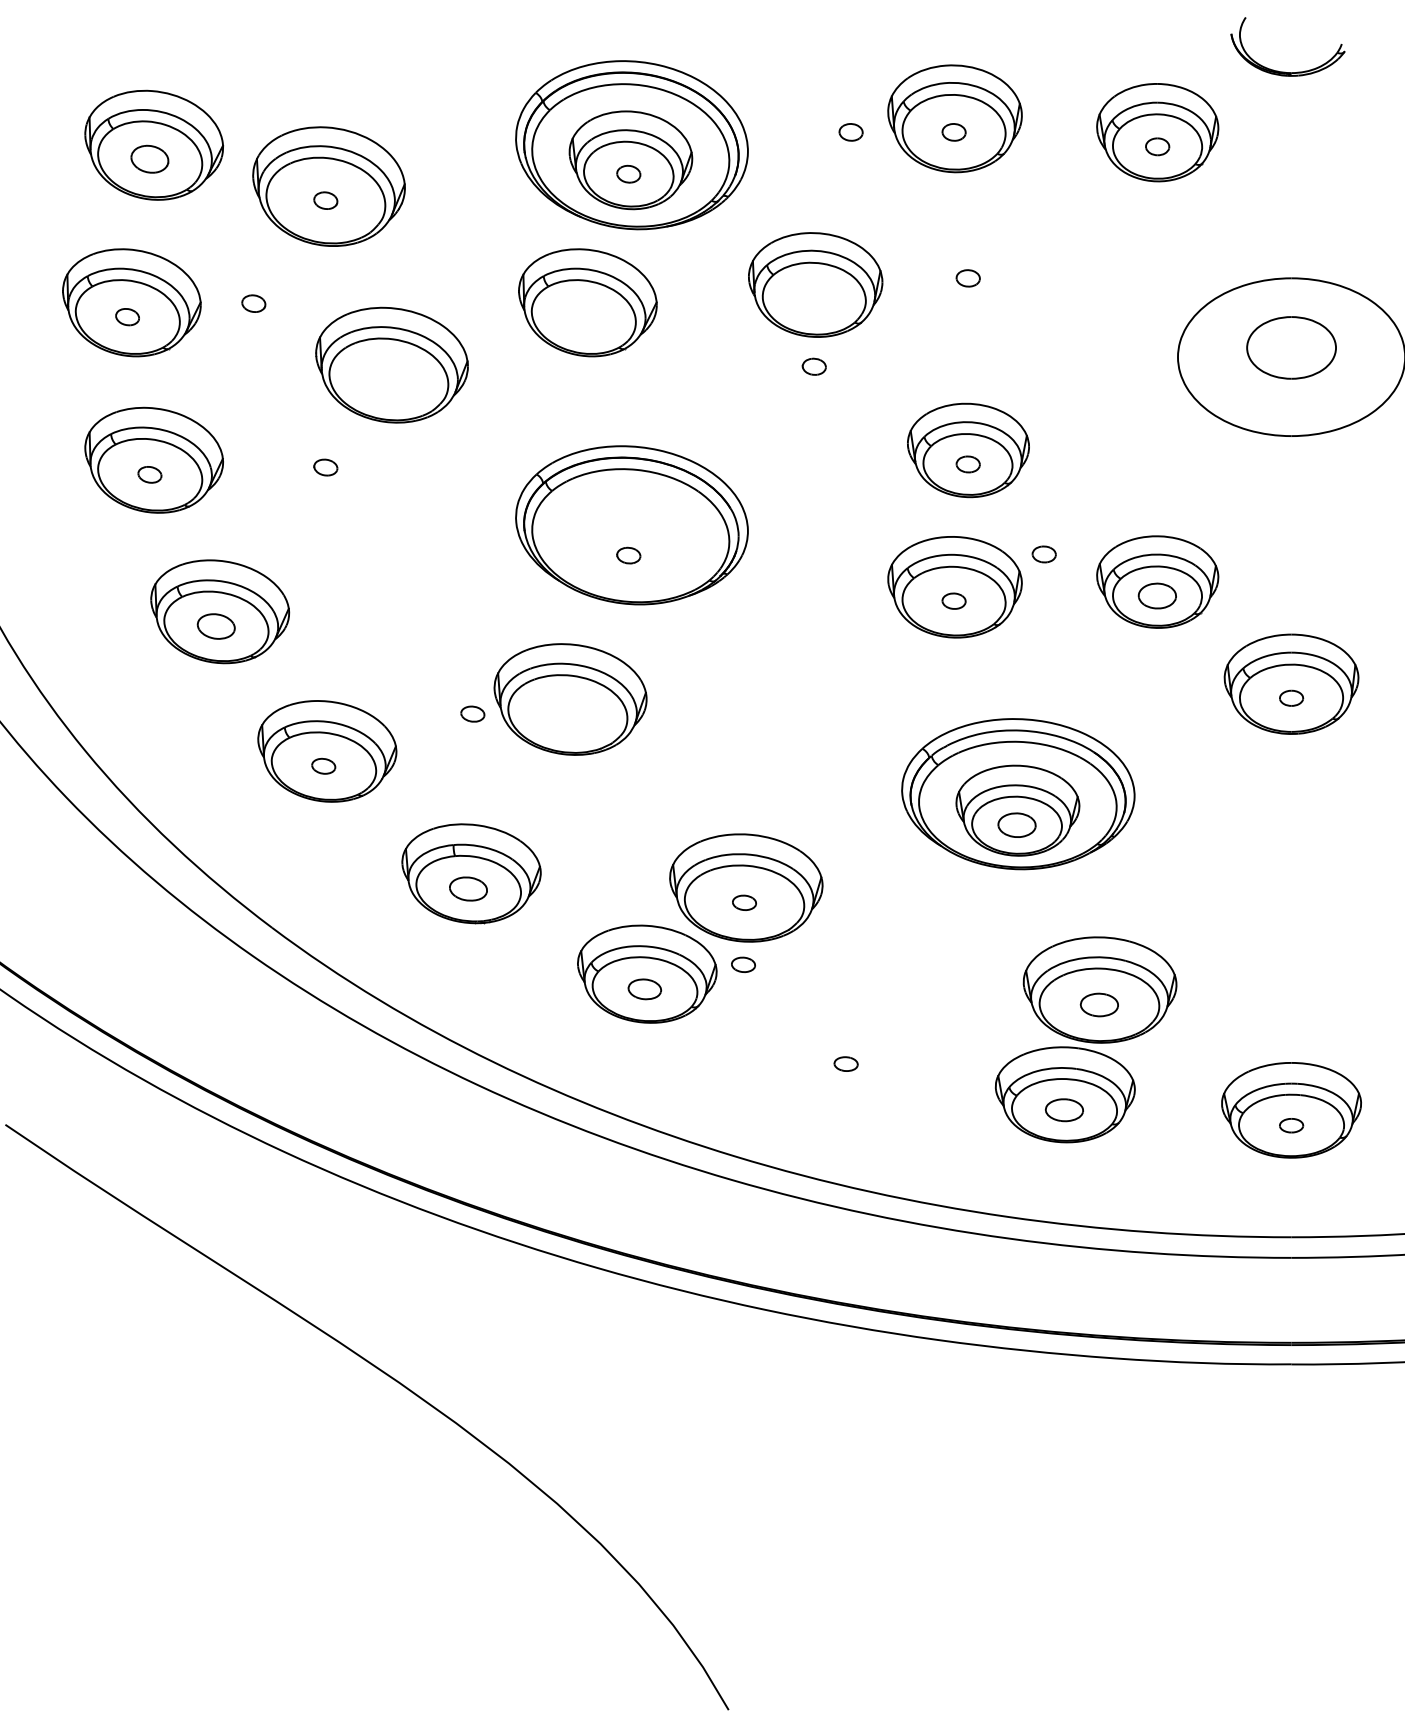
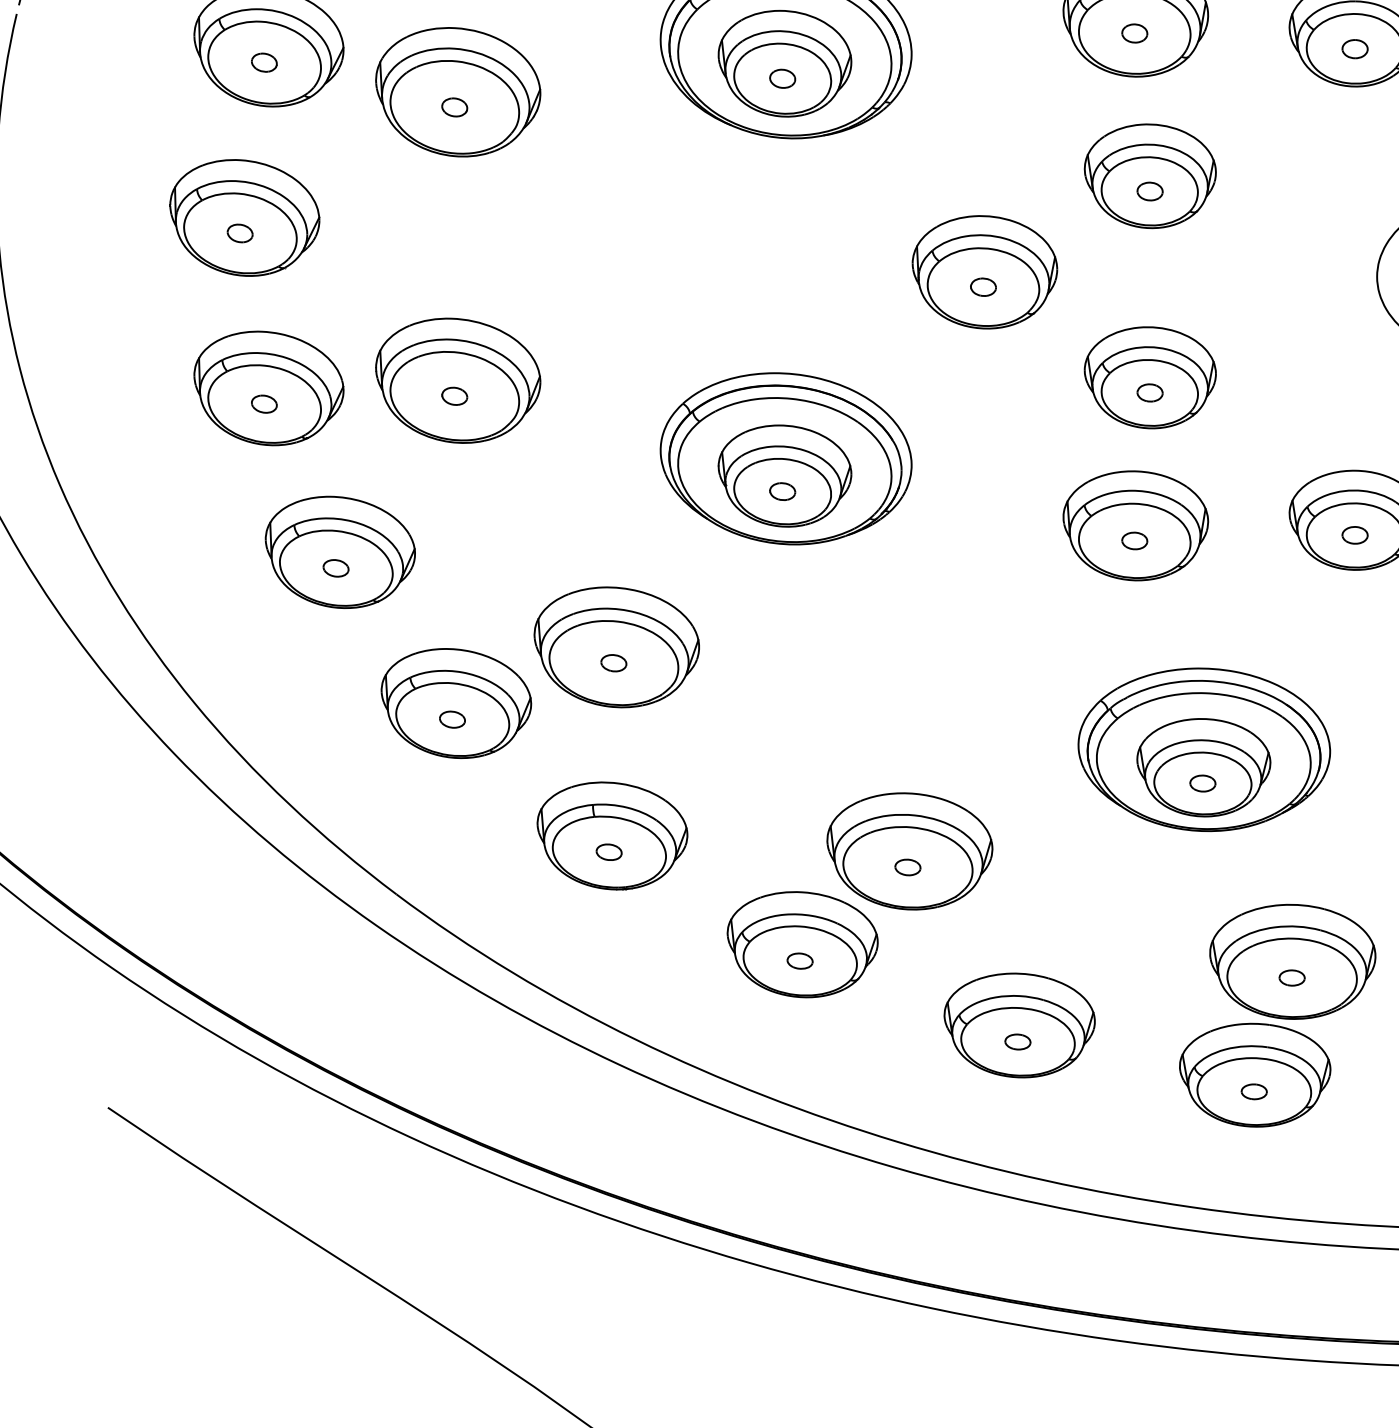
part: (850, 132) -> (1022, 33), removed
part: (149, 159) -> (263, 62), size x0.62
part: (968, 264) -> (1150, 176), added
part: (815, 284) -> (984, 271), moved
part: (587, 302) -> (737, 217), removed
part: (253, 303) -> (376, 218), removed
part: (391, 364) -> (457, 380), moved
part: (630, 540) -> (784, 475), added
part: (1043, 554) -> (1231, 490), removed
part: (1157, 595) -> (1354, 534), size x0.62
part: (215, 626) -> (335, 568), size x0.62
part: (570, 699) -> (616, 647), moved
part: (1016, 825) -> (1202, 783), size x0.62
part: (468, 888) -> (609, 851), size x0.62
part: (743, 964) -> (906, 934), removed
part: (644, 989) -> (799, 961), size x0.71
part: (1099, 1004) -> (1292, 977), size x0.62
part: (847, 1048) -> (1019, 1025), added
part: (1064, 1109) -> (1254, 1091), size x0.62

